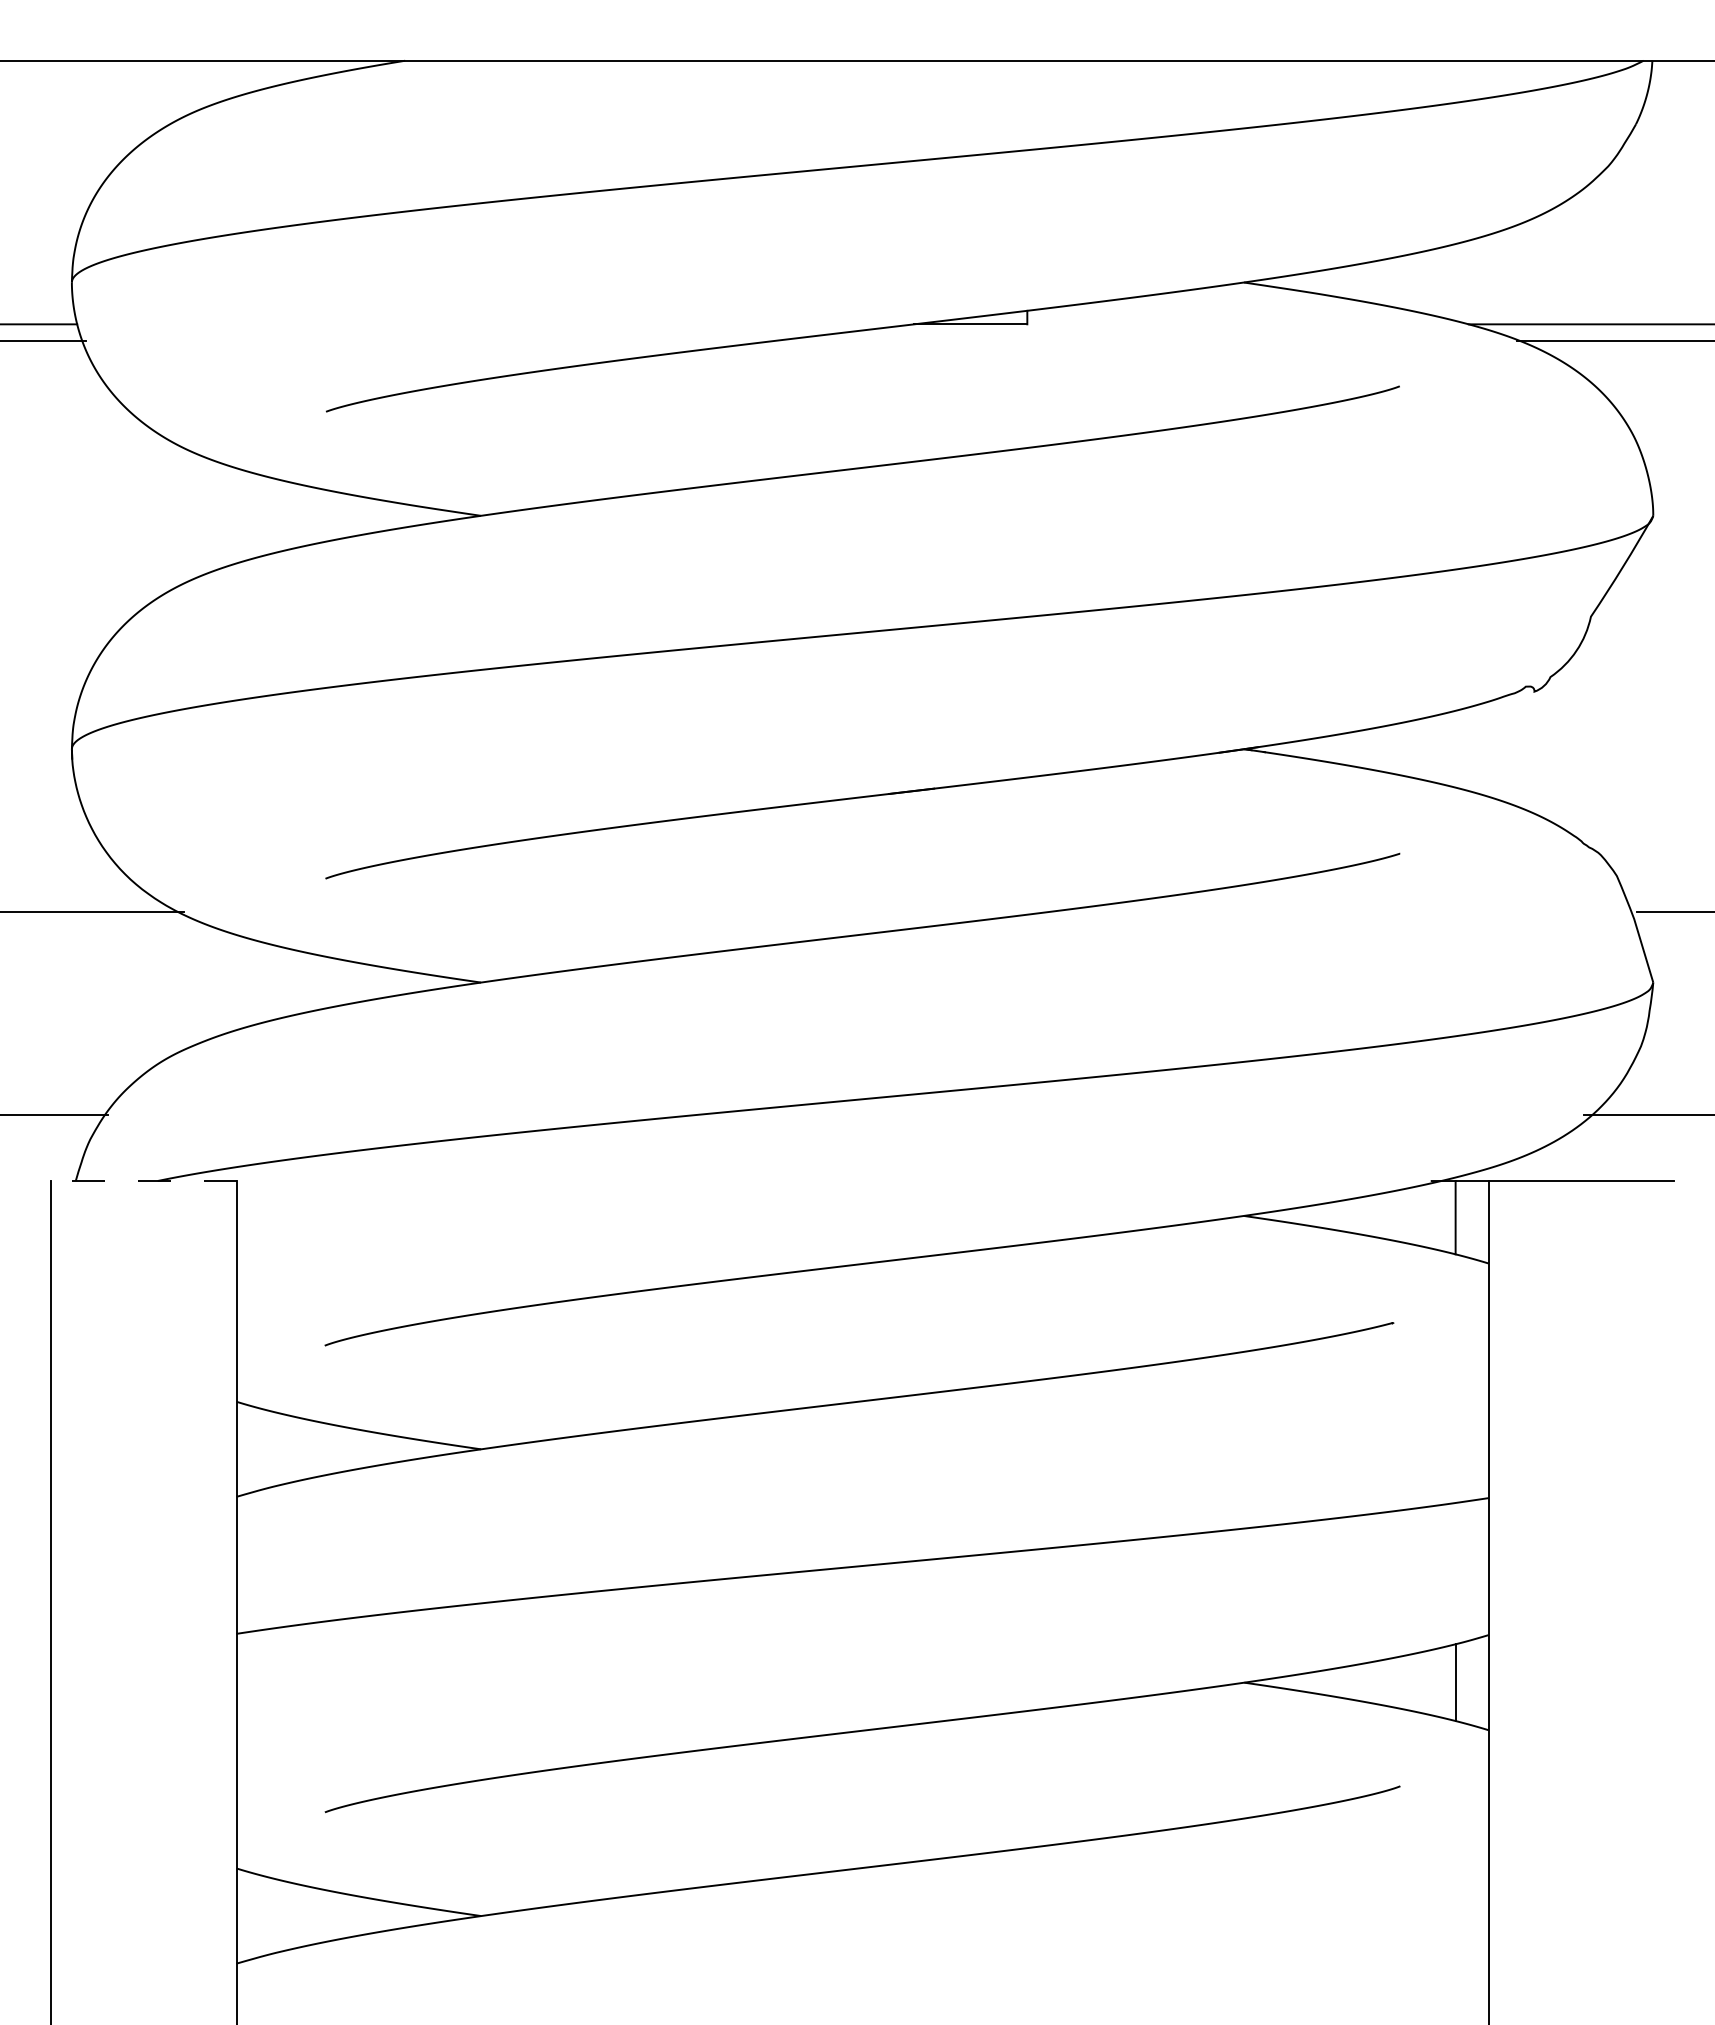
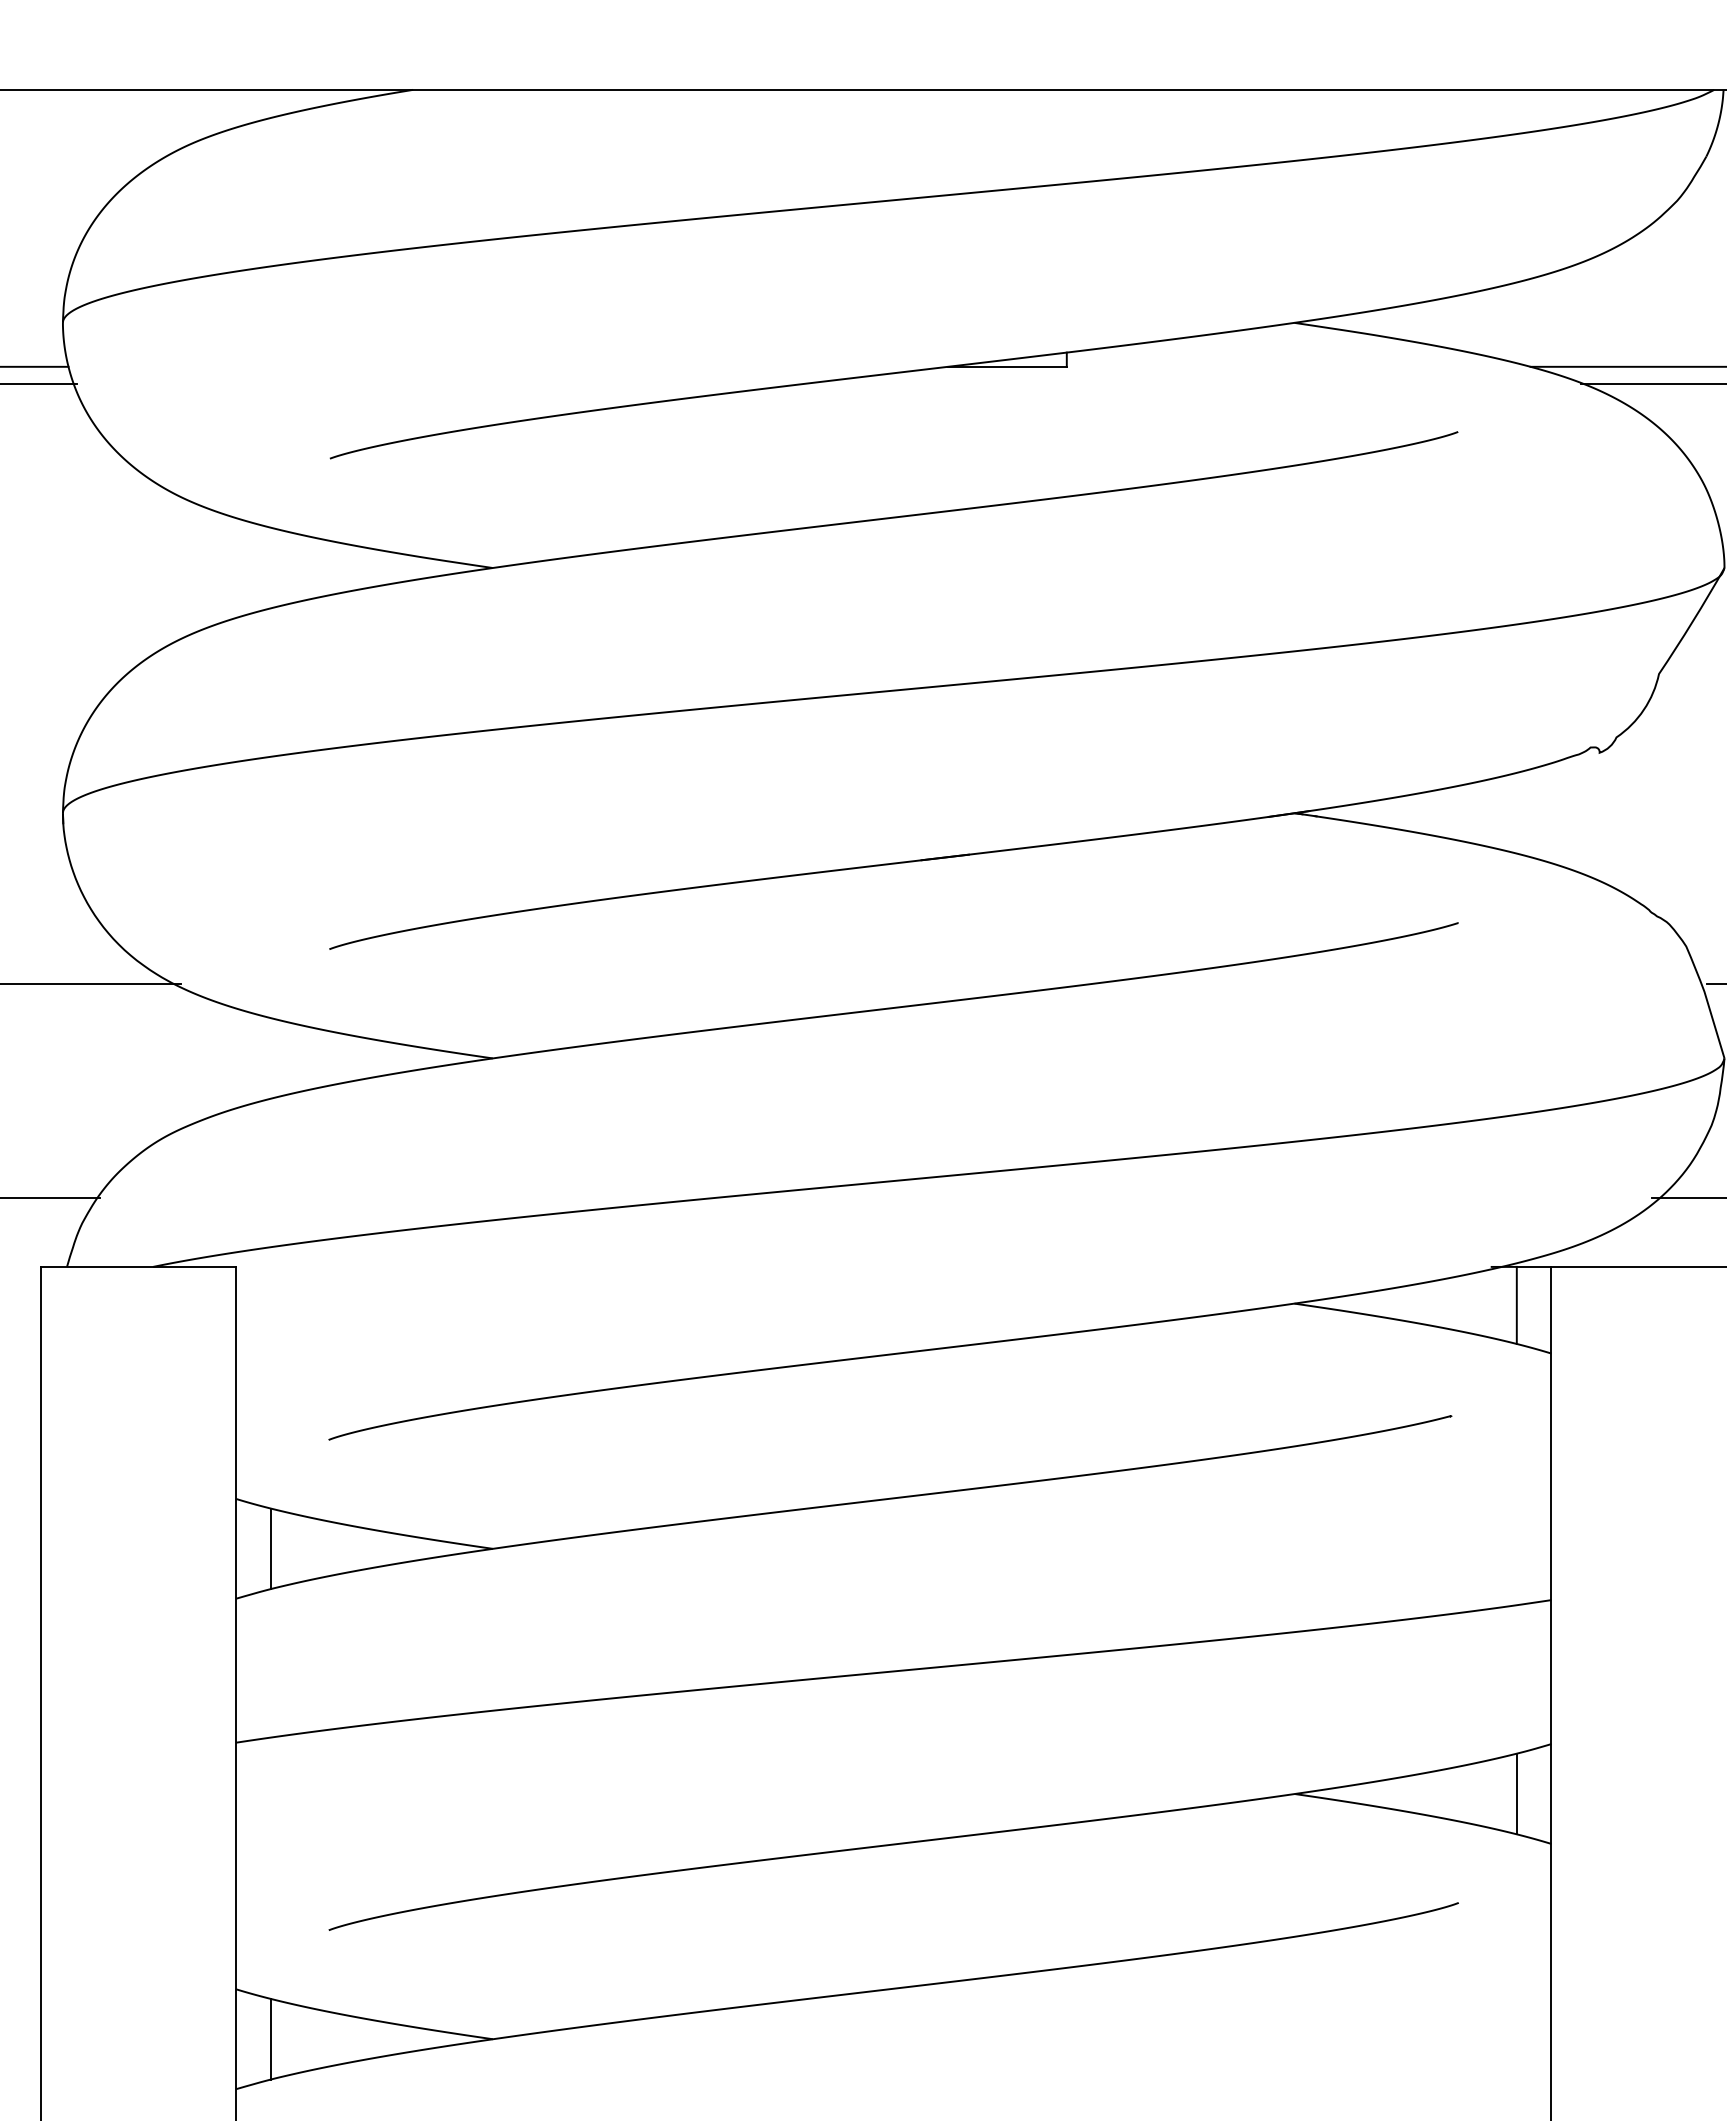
line: (144, 1181) -> (139, 1267), dashed -> solid
line: (269, 1448) -> (270, 1547), added
line: (269, 1915) -> (270, 2038), added

